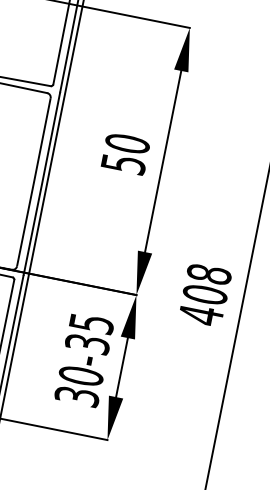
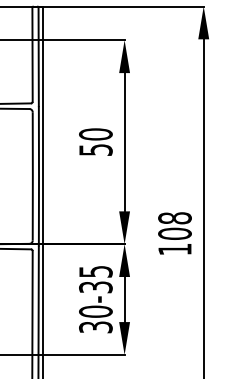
text: (200, 315) -> (174, 249), 408 -> 108

